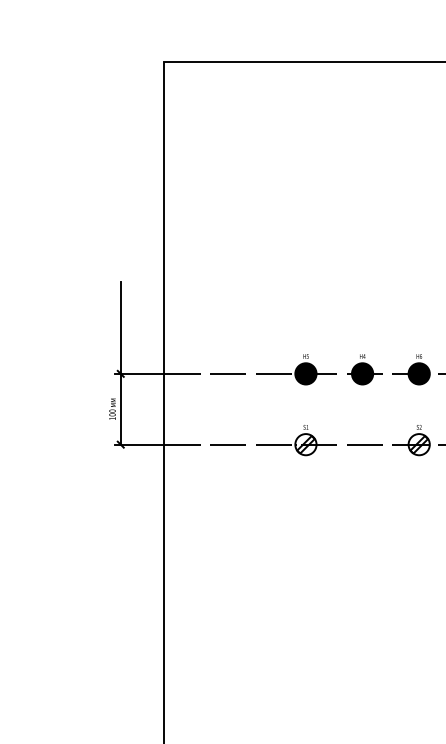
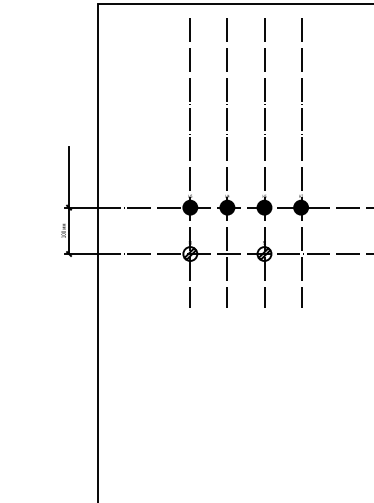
line: (306, 306) -> (190, 163), added
line: (362, 306) -> (227, 163), added
line: (419, 306) -> (264, 163), added

